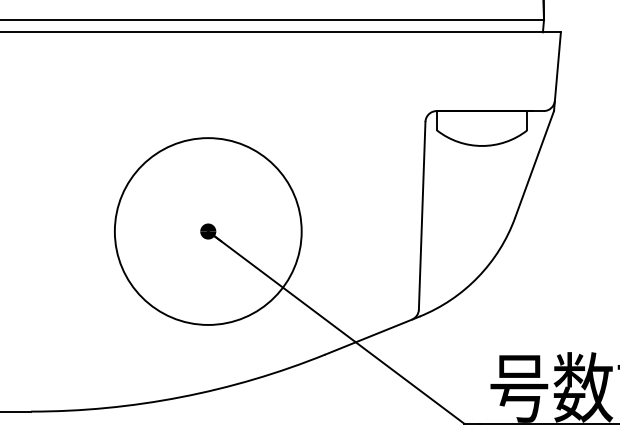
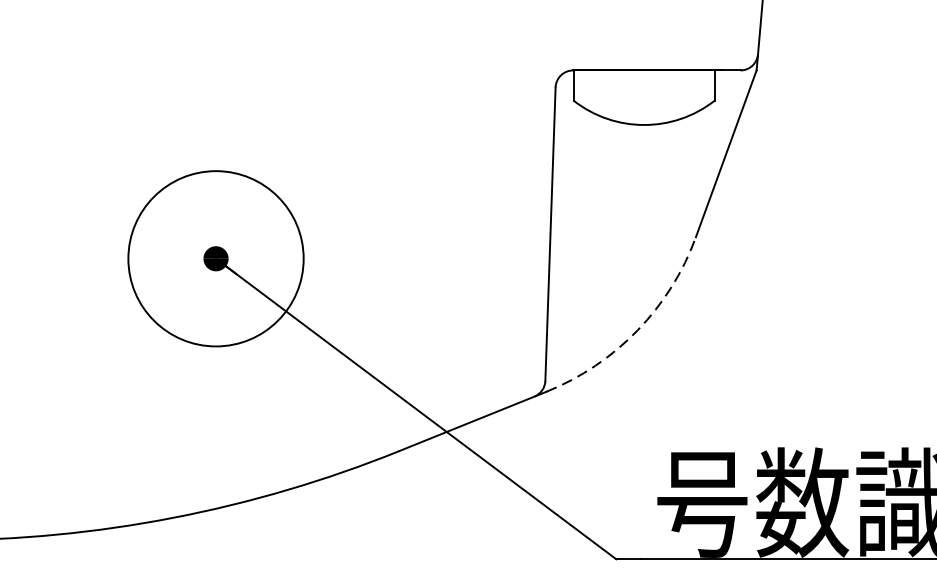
circle: (207, 231) -> (214, 258), size x0.6
arc: (477, 277) -> (636, 330), solid -> dashed

